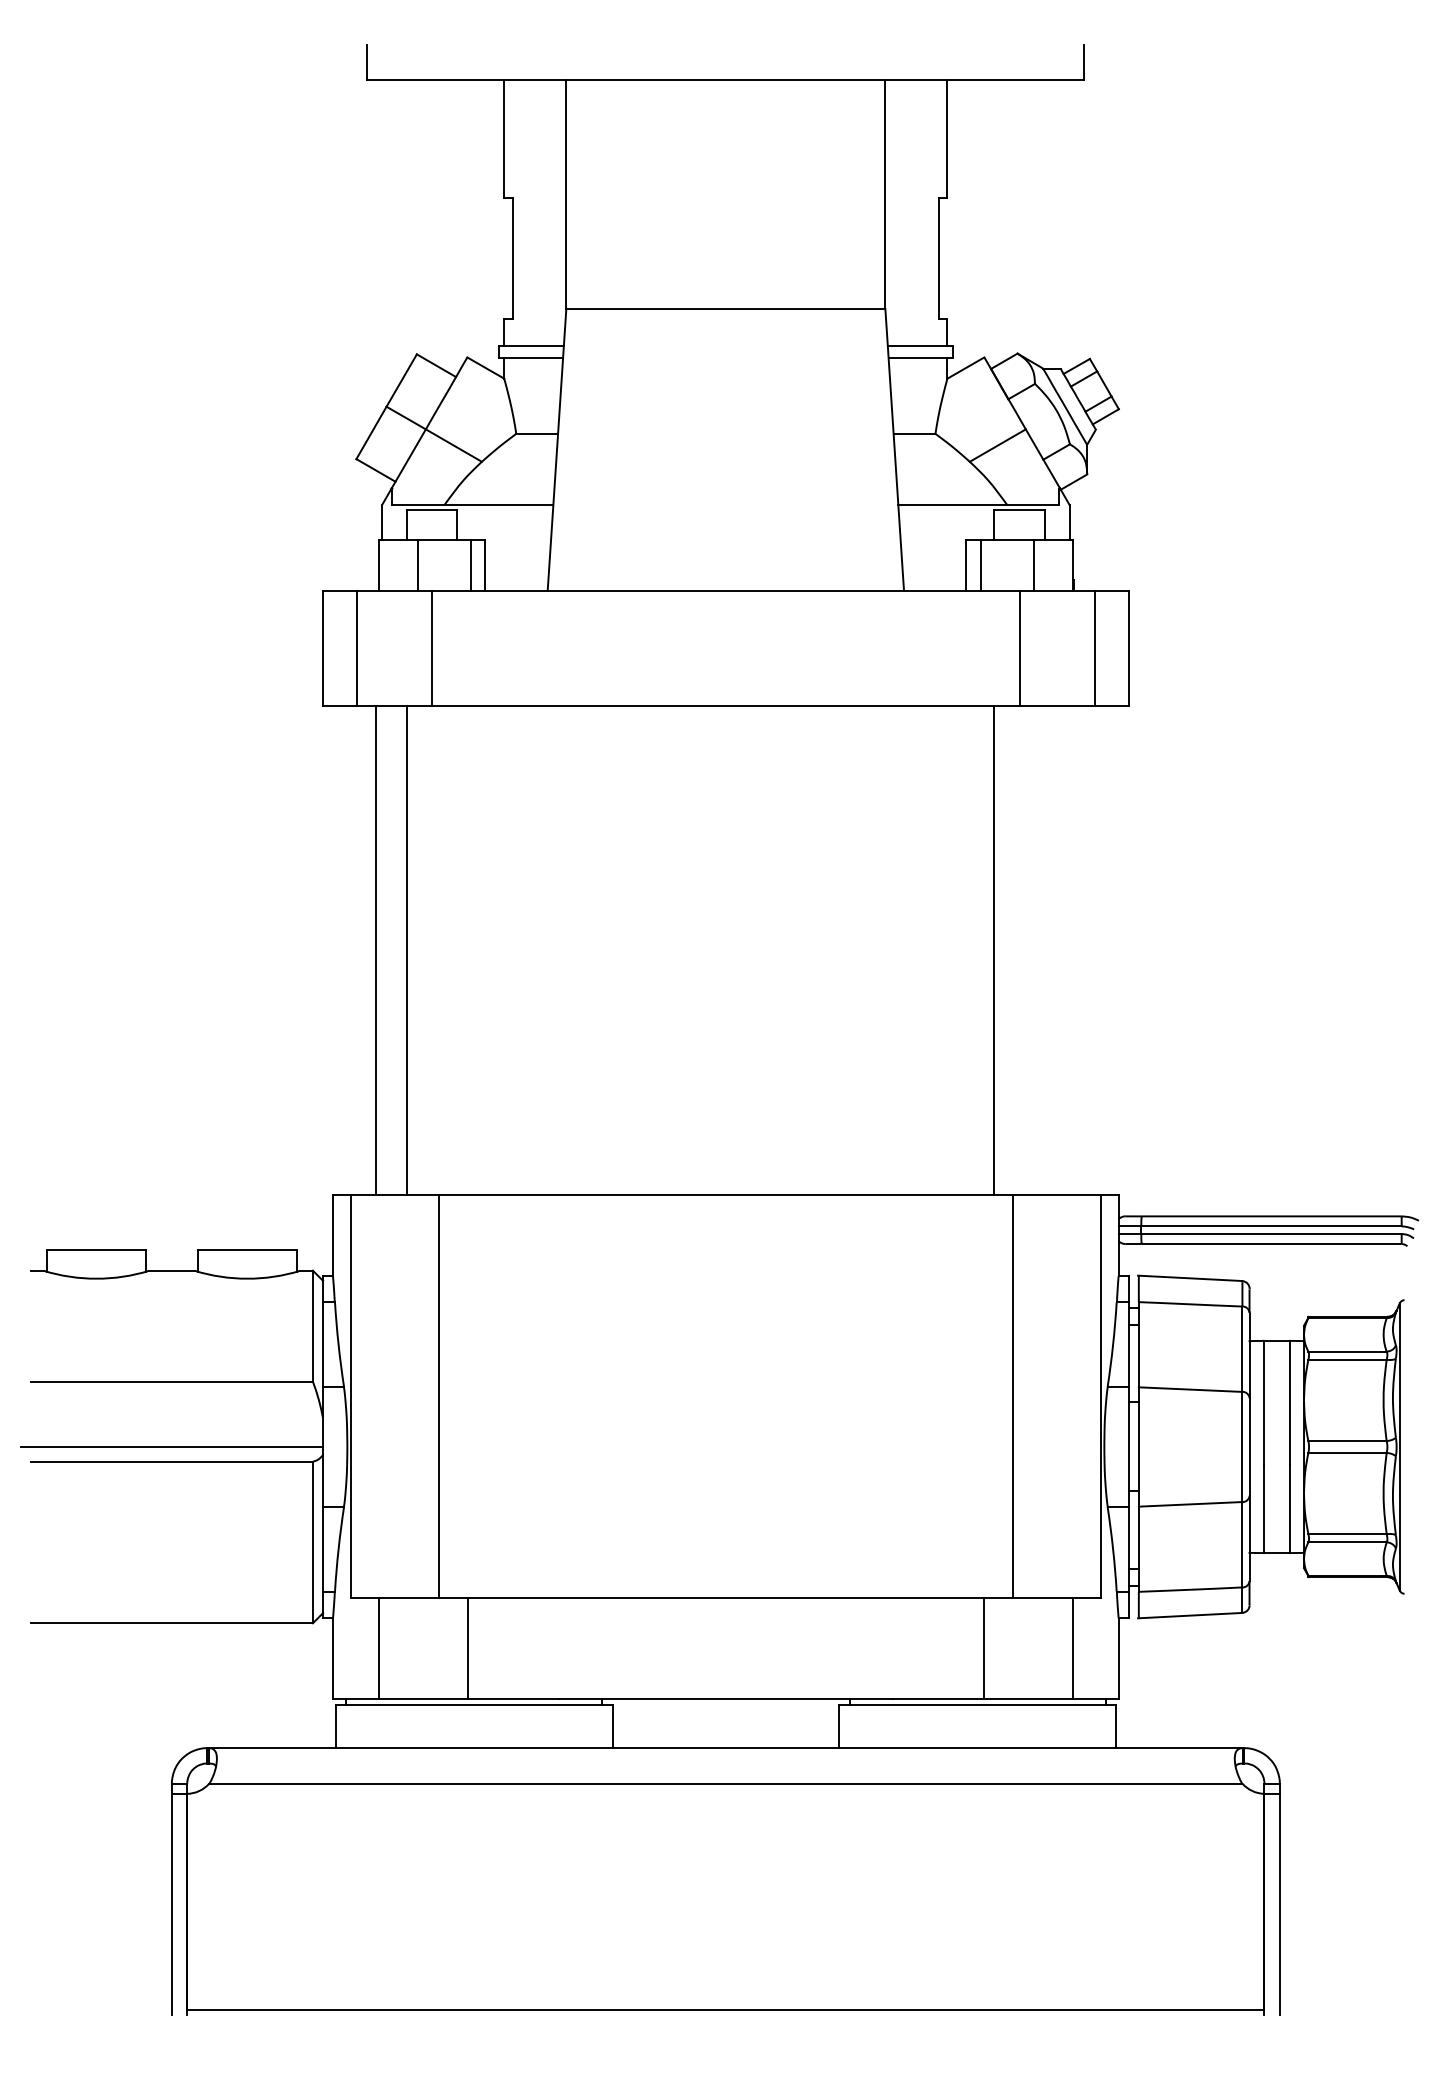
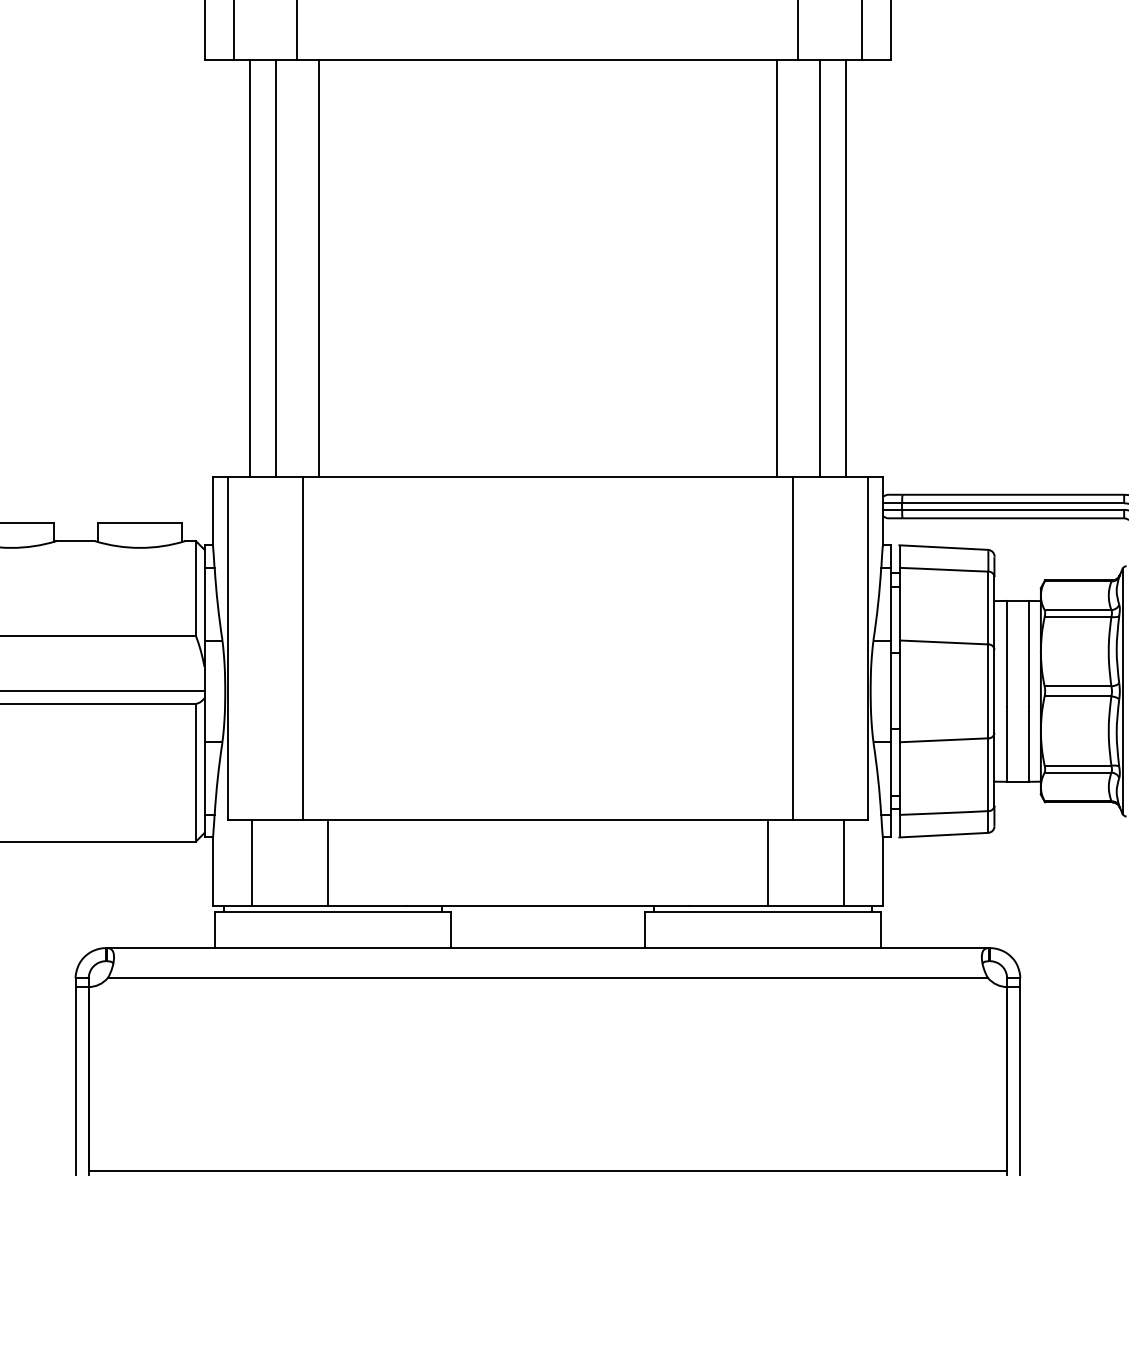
line: (457, 950) -> (319, 268), added
line: (1044, 950) -> (819, 268), added
line: (1075, 950) -> (846, 268), added

